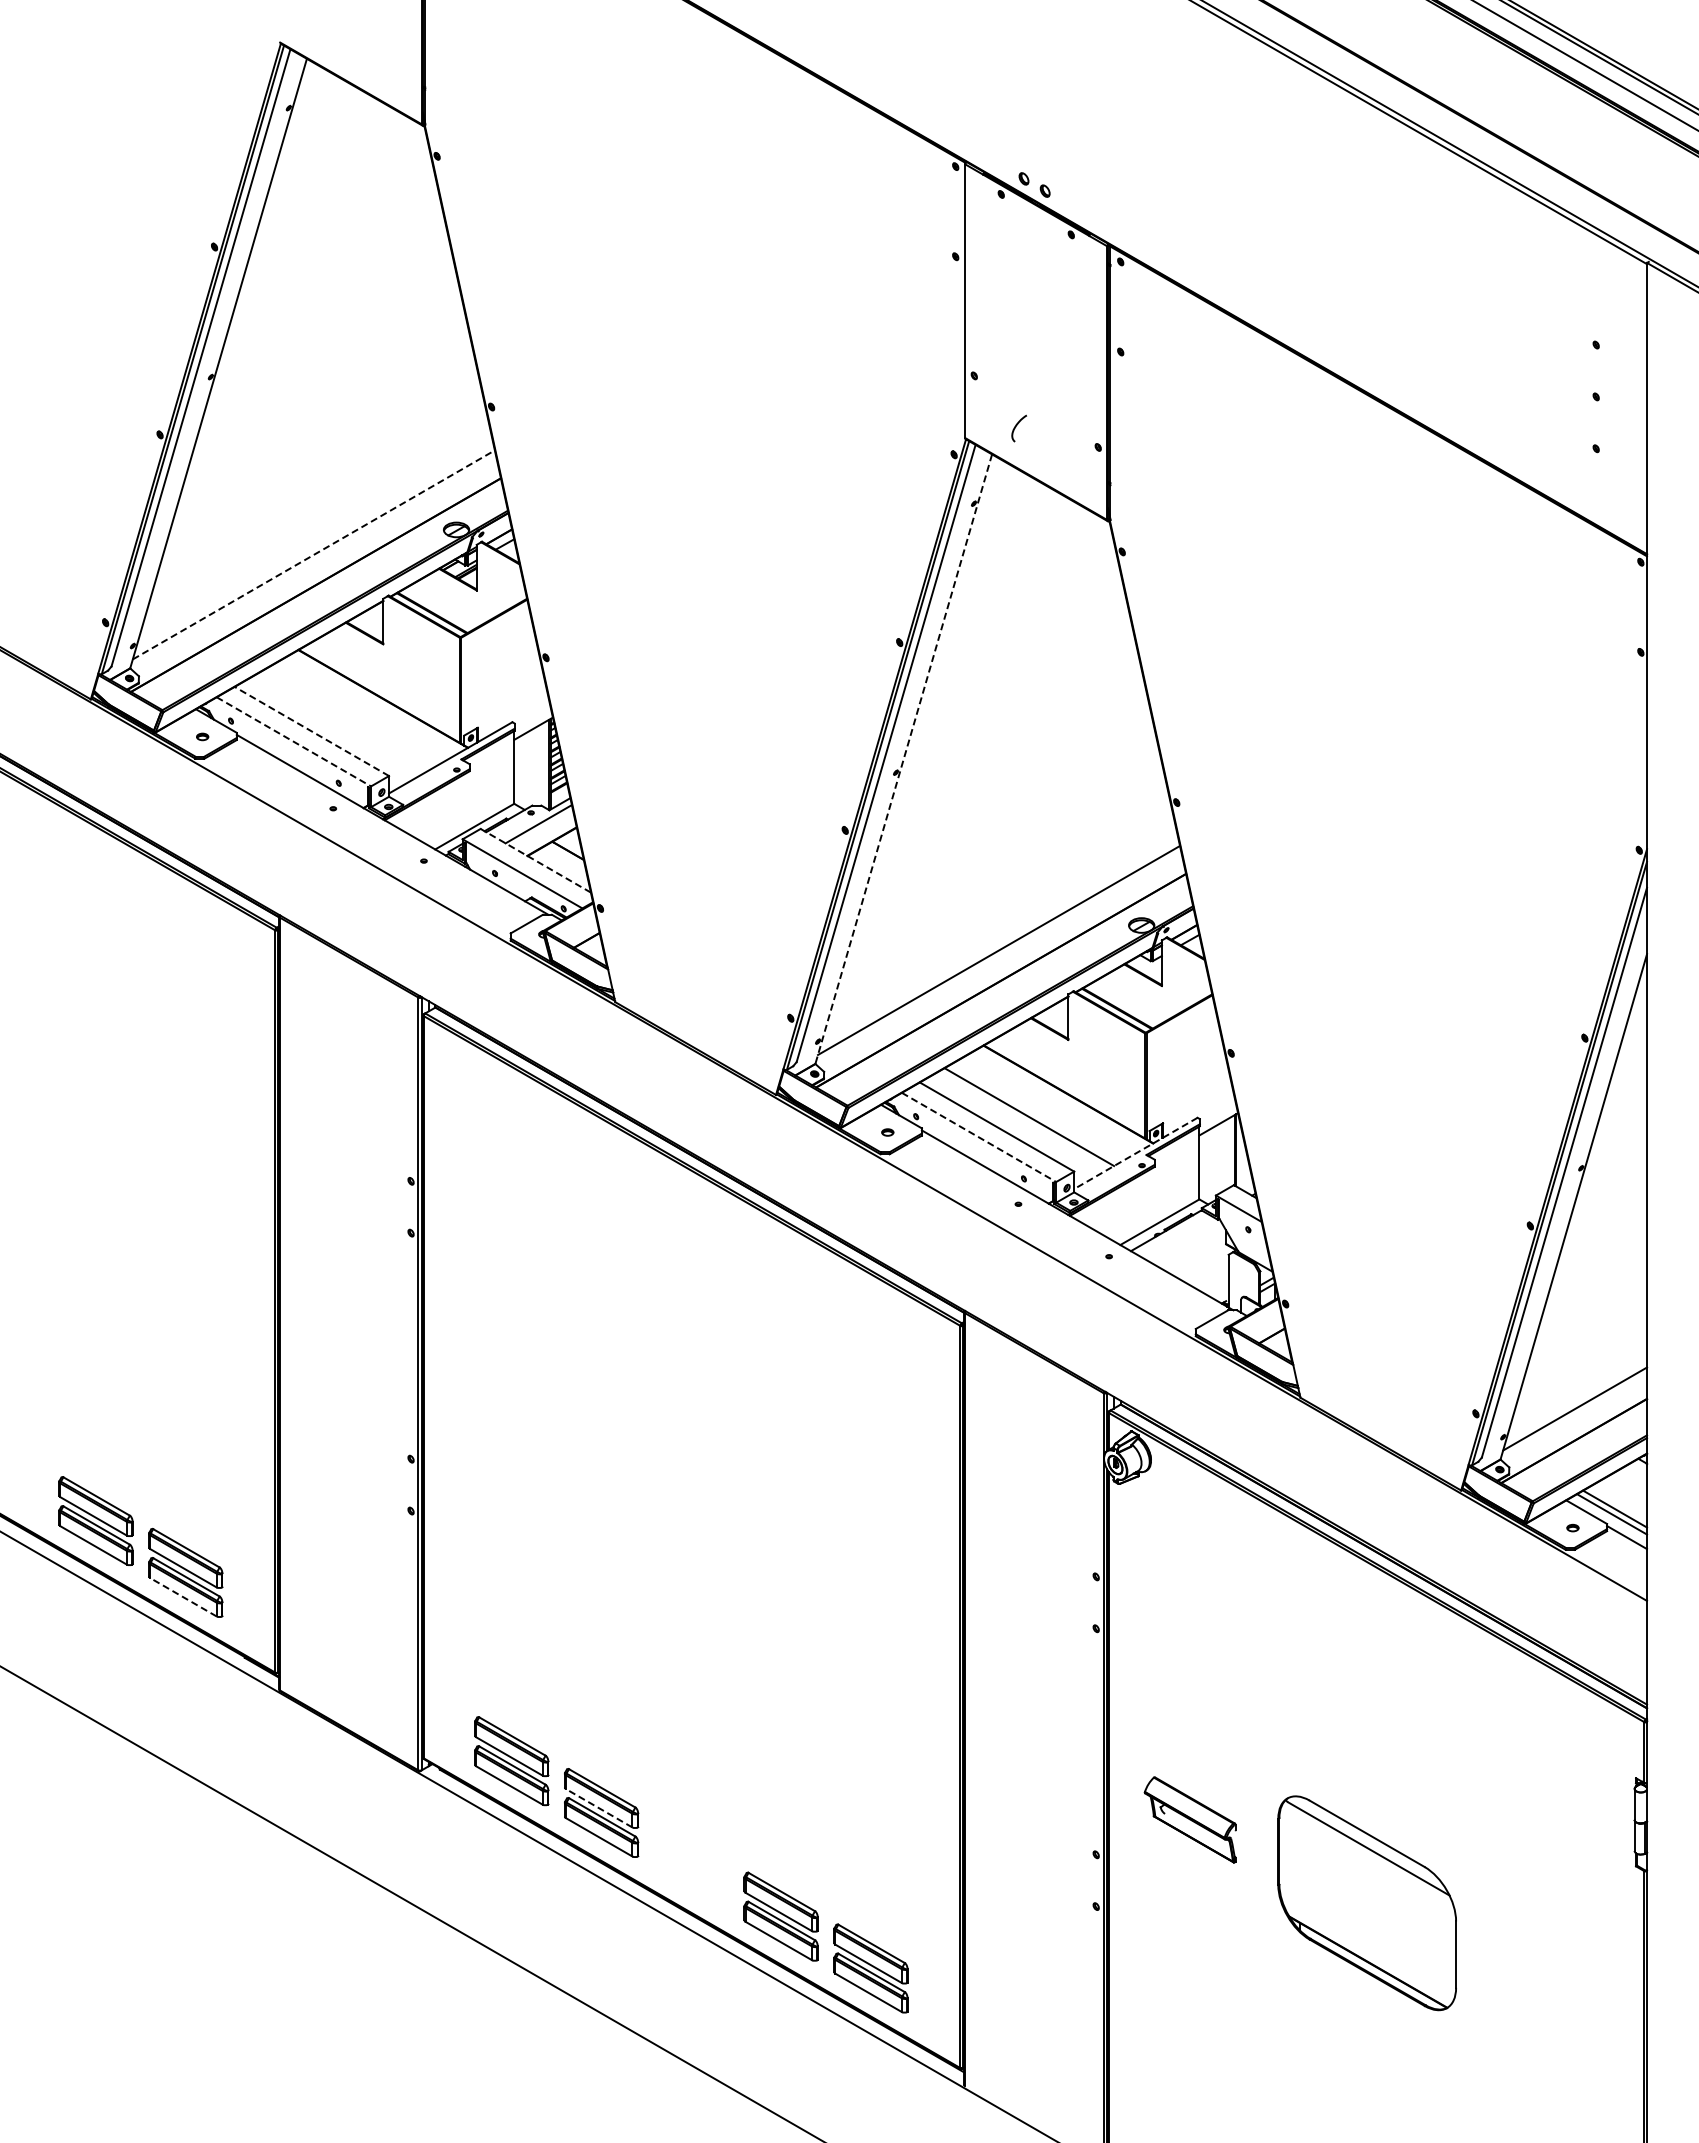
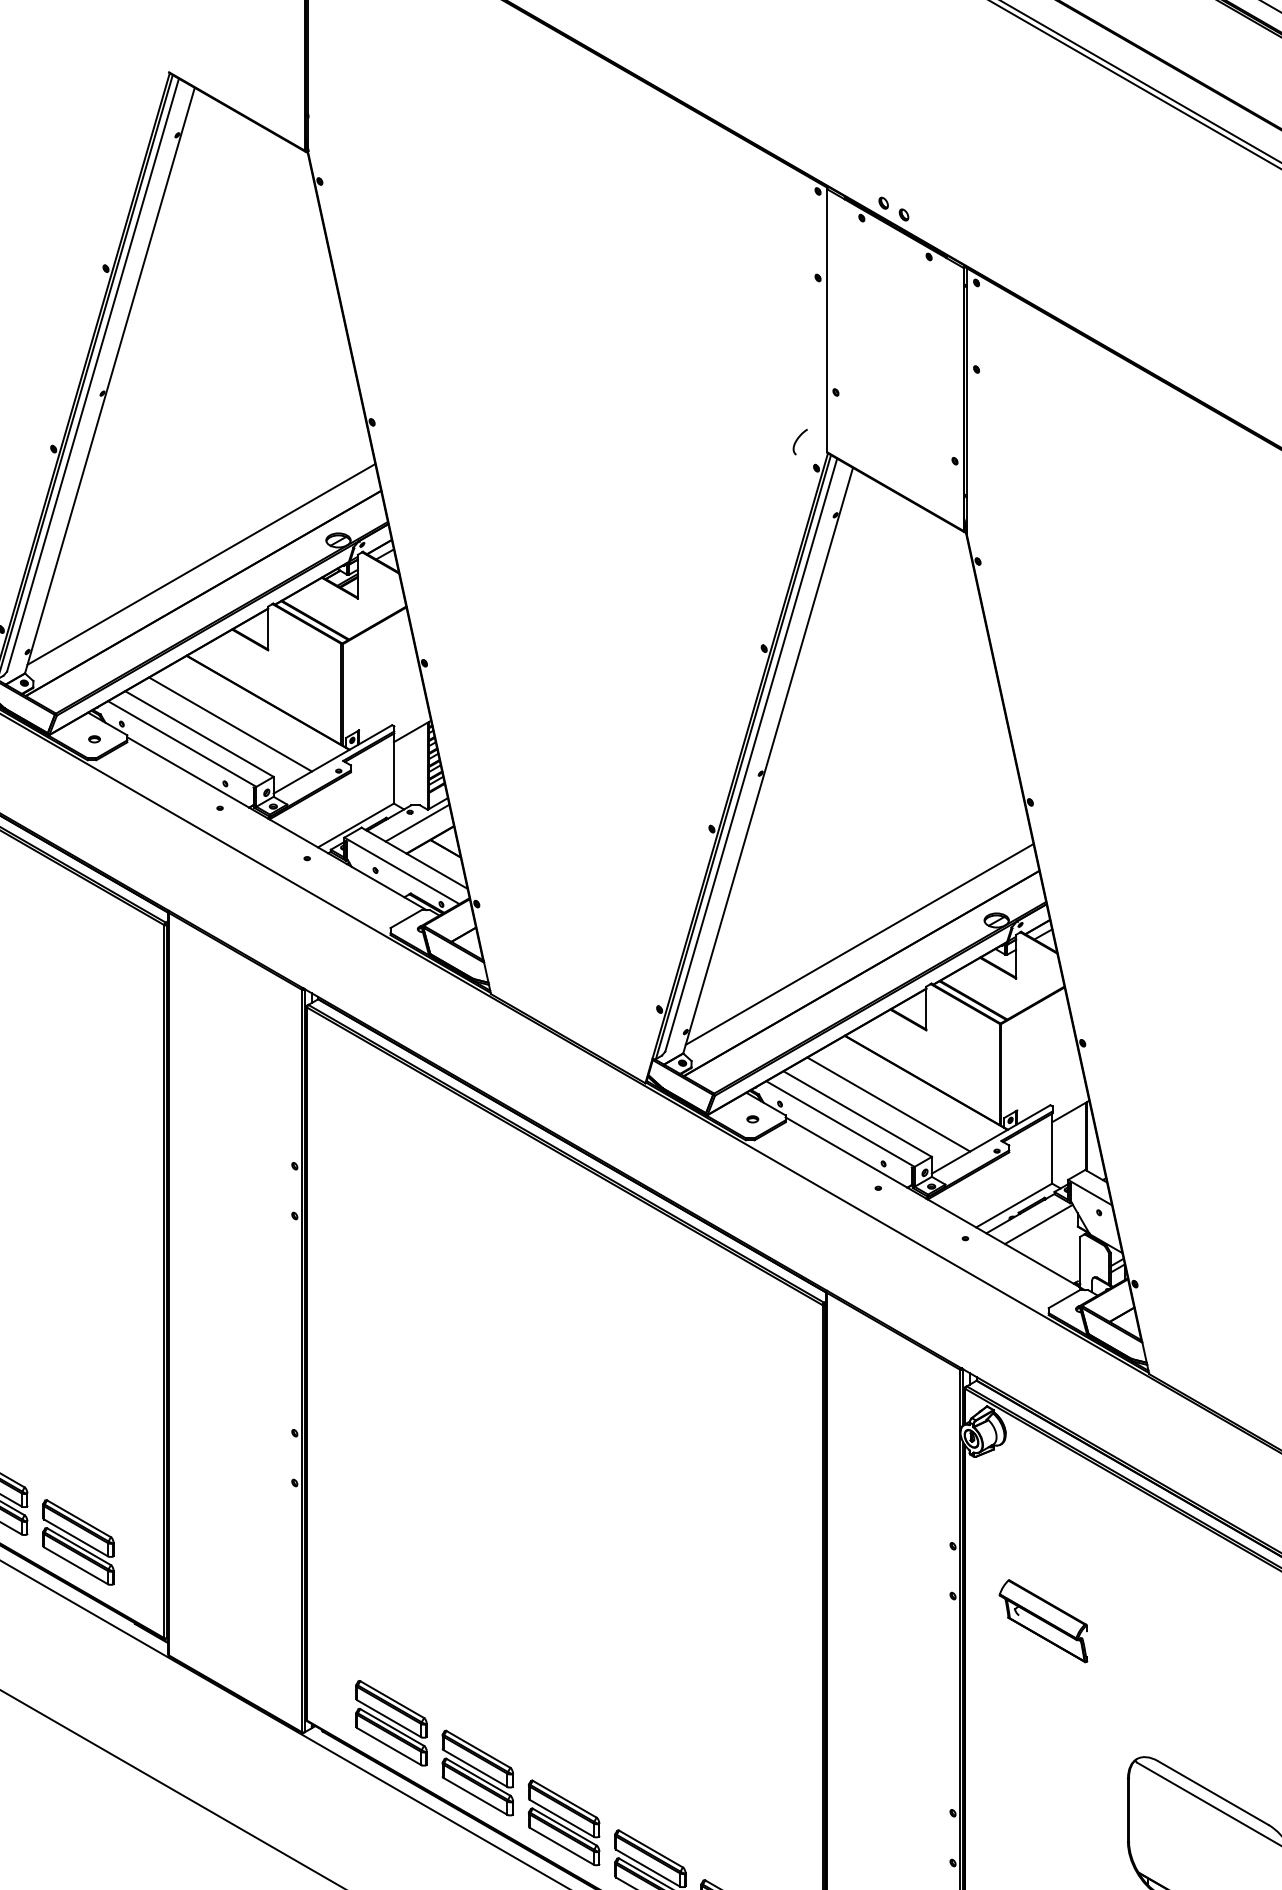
curve: (1016, 427) -> (797, 441), moved
line: (314, 554) -> (202, 564), dashed -> solid
line: (343, 721) -> (229, 724), added
line: (311, 731) -> (199, 734), dashed -> solid
line: (294, 742) -> (182, 744), dashed -> solid
line: (903, 759) -> (767, 760), dashed -> solid
line: (535, 860) -> (414, 858), dashed -> solid
line: (979, 1137) -> (840, 1124), dashed -> solid
line: (1135, 1153) -> (990, 1139), dashed -> solid
line: (1185, 1241) -> (1038, 1224), added
line: (183, 1597) -> (76, 1566), dashed -> solid
line: (598, 1808) -> (474, 1768), dashed -> solid
part: (1189, 1819) -> (1042, 1620), moved
part: (690, 1864) -> (563, 1822), added

